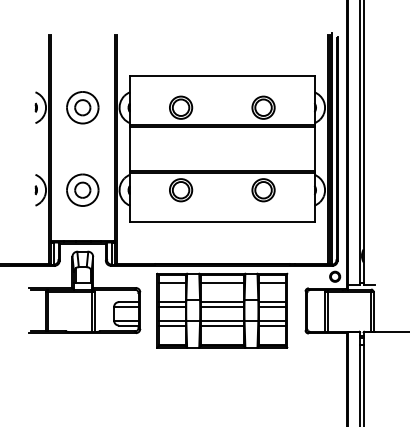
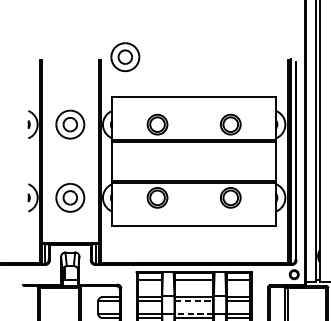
part: (144, 31) -> (125, 56), added
line: (222, 306) -> (194, 301), solid -> dashed
line: (222, 320) -> (194, 313), solid -> dashed

